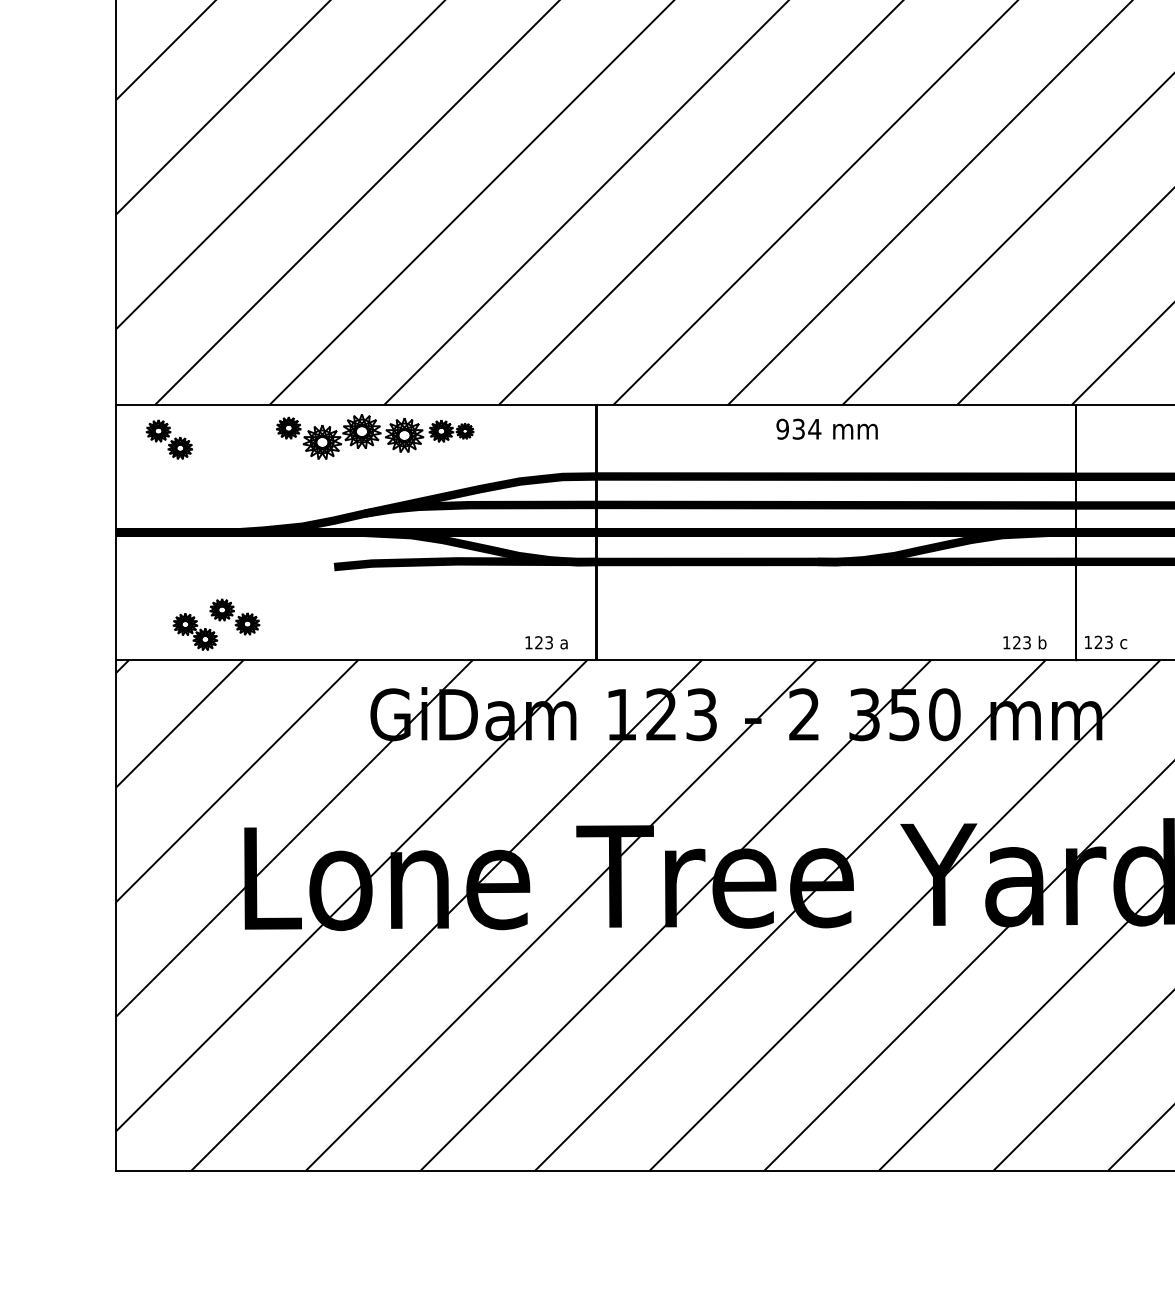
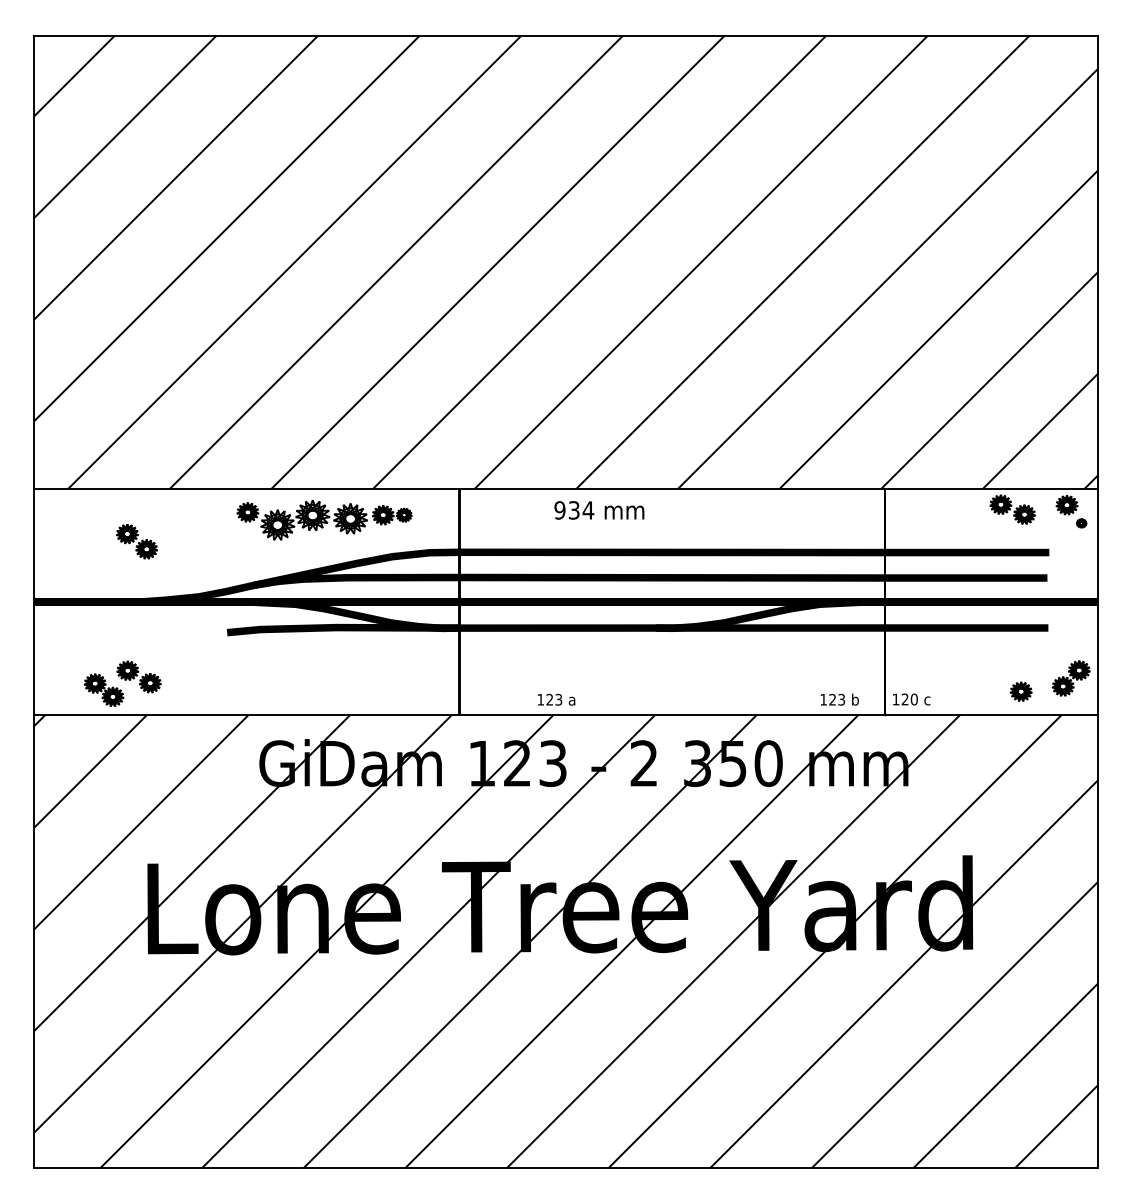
text: (827, 429) -> (599, 510), moved
part: (375, 437) -> (324, 520), moved
part: (168, 439) -> (136, 541), moved
text: (546, 642) -> (556, 699), moved
text: (1108, 642) -> (913, 699), 123 -> 120

